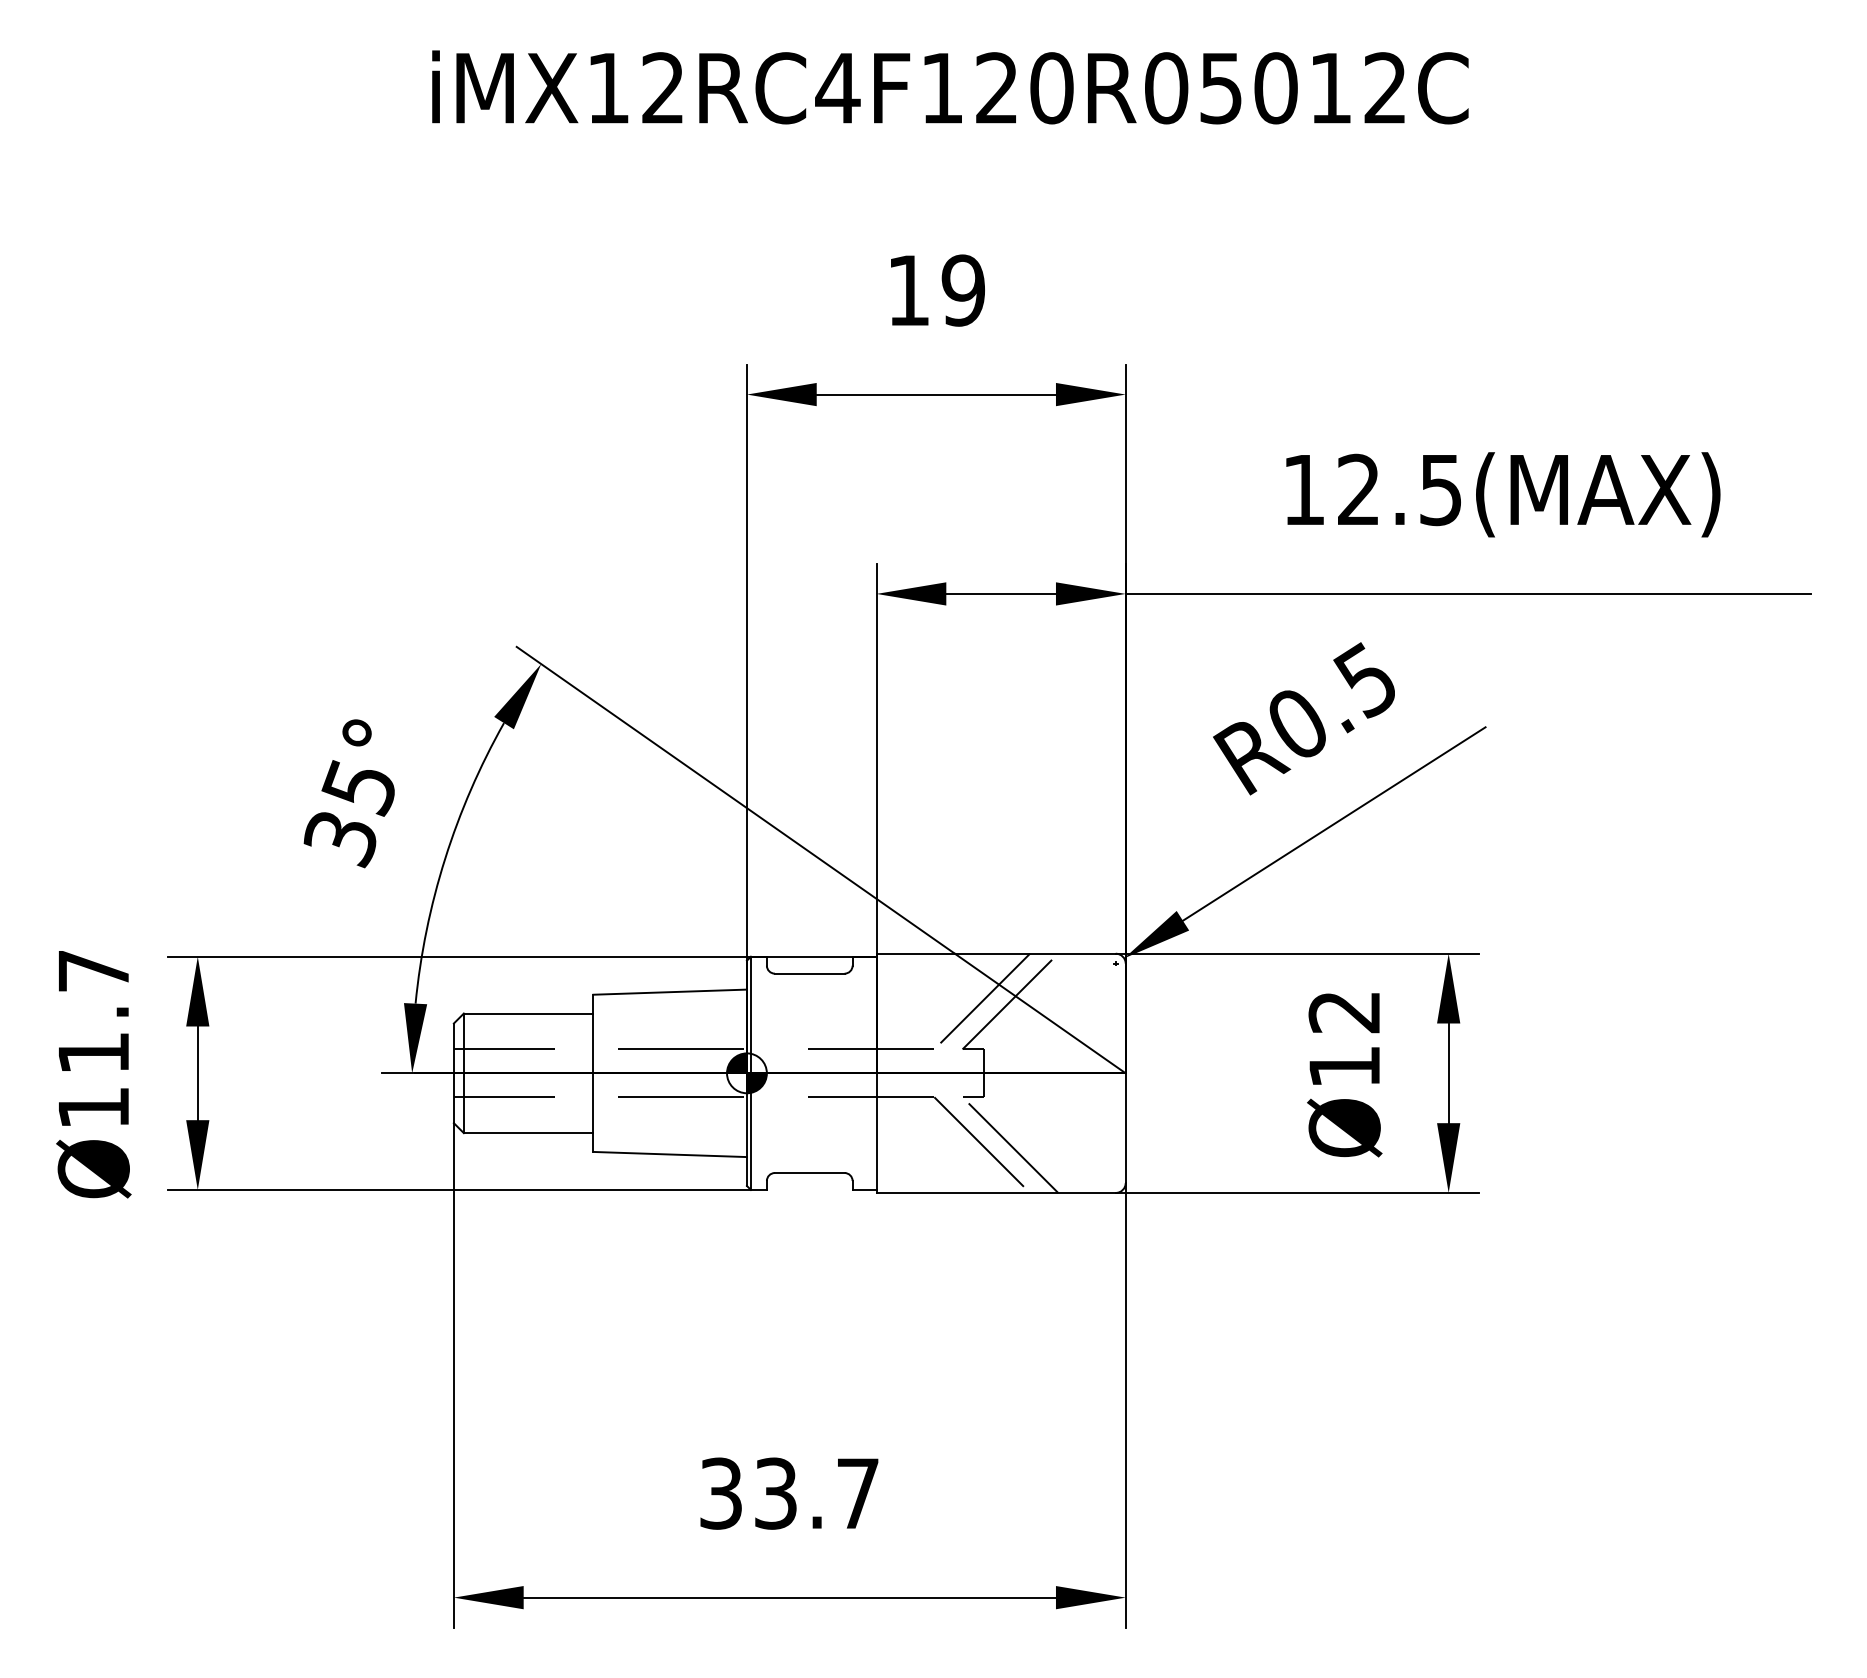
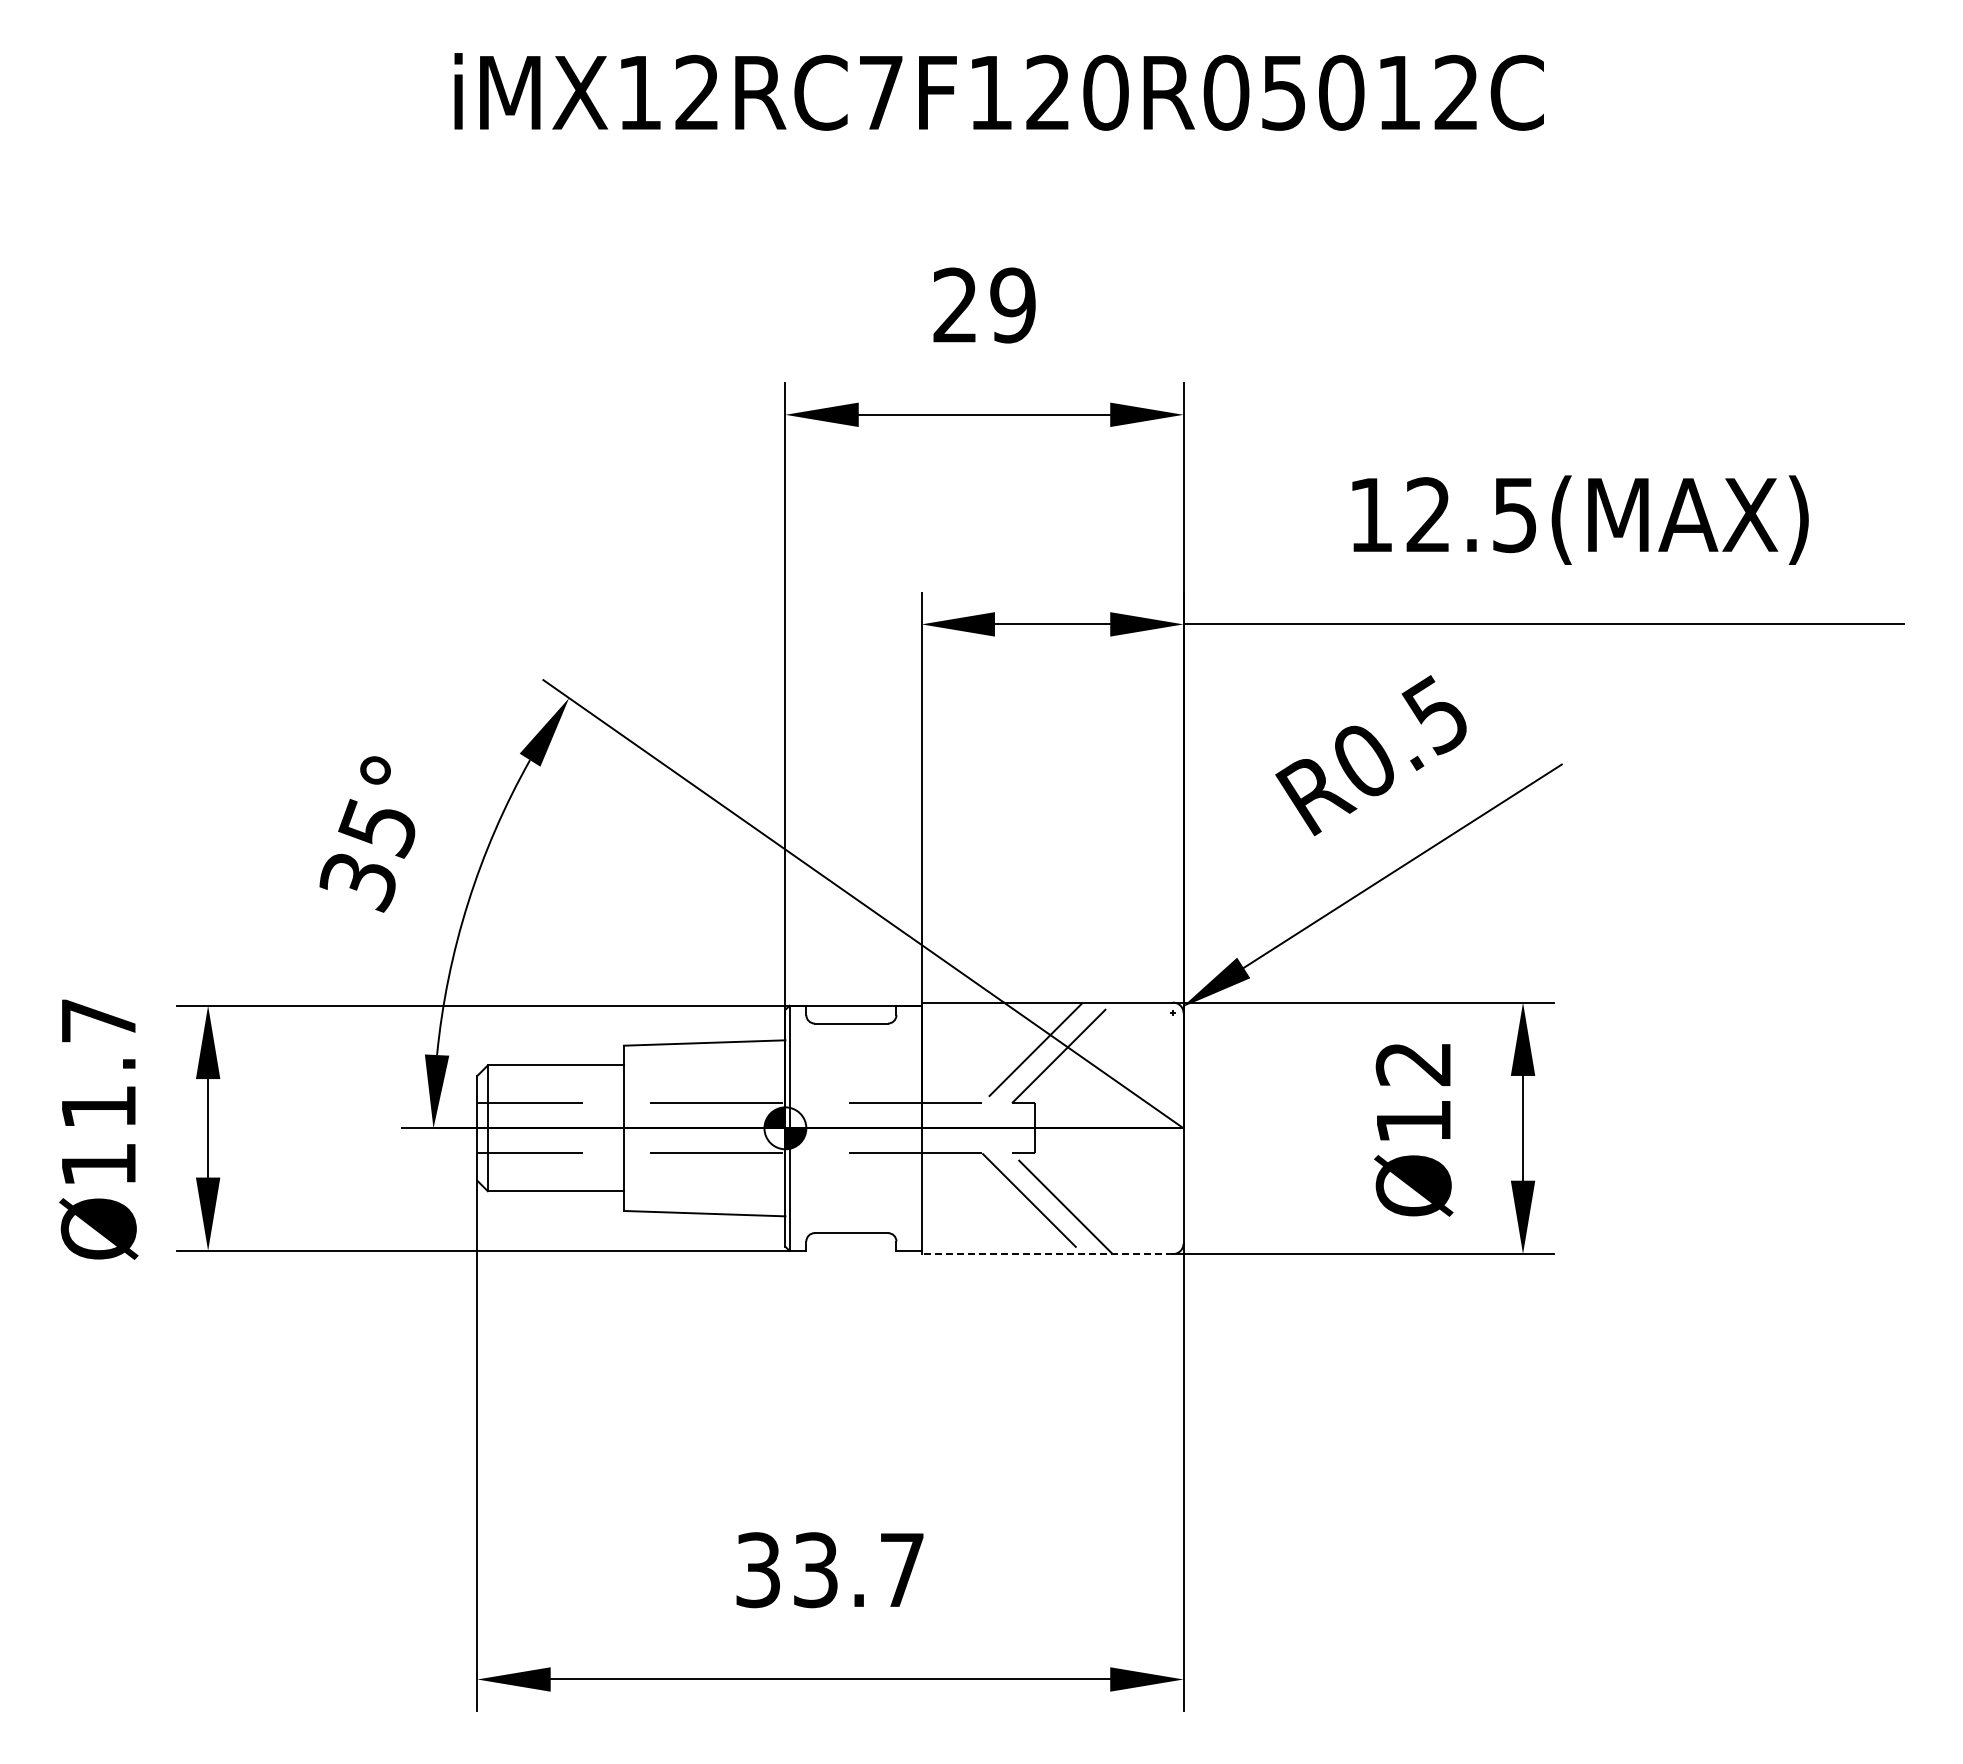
text: (837, 87) -> (880, 92), iMX12RC4F120R05012C -> iMX12RC7F120R05012C
text: (907, 289) -> (954, 304), 19 -> 29
line: (996, 1193) -> (1047, 1254), solid -> dashed

